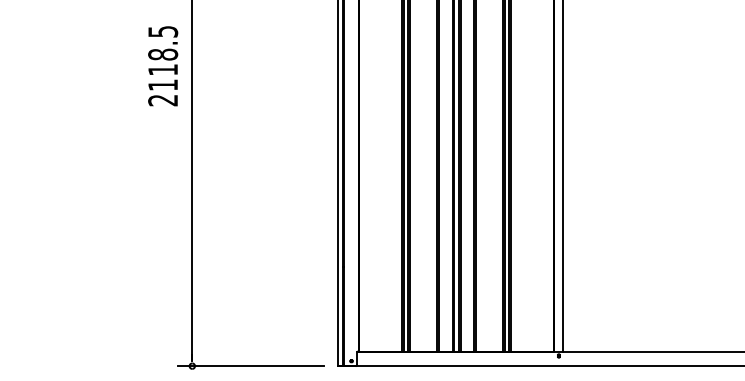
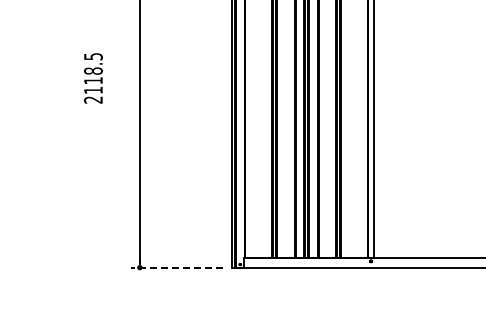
text: (163, 66) -> (93, 78), moved
line: (250, 365) -> (176, 267), solid -> dashed

